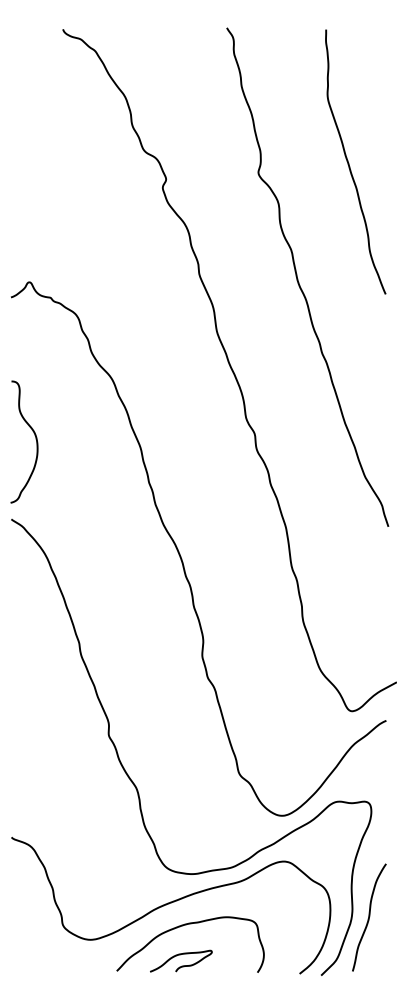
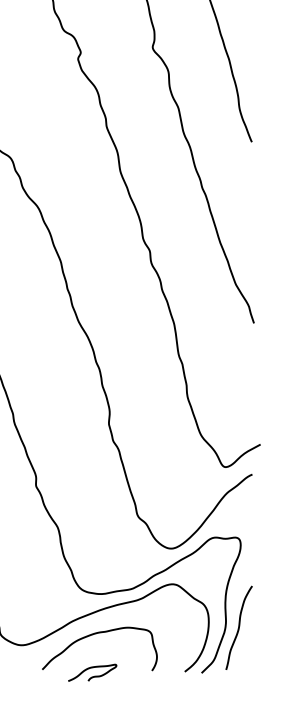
curve: (181, 965) -> (92, 676), moved

